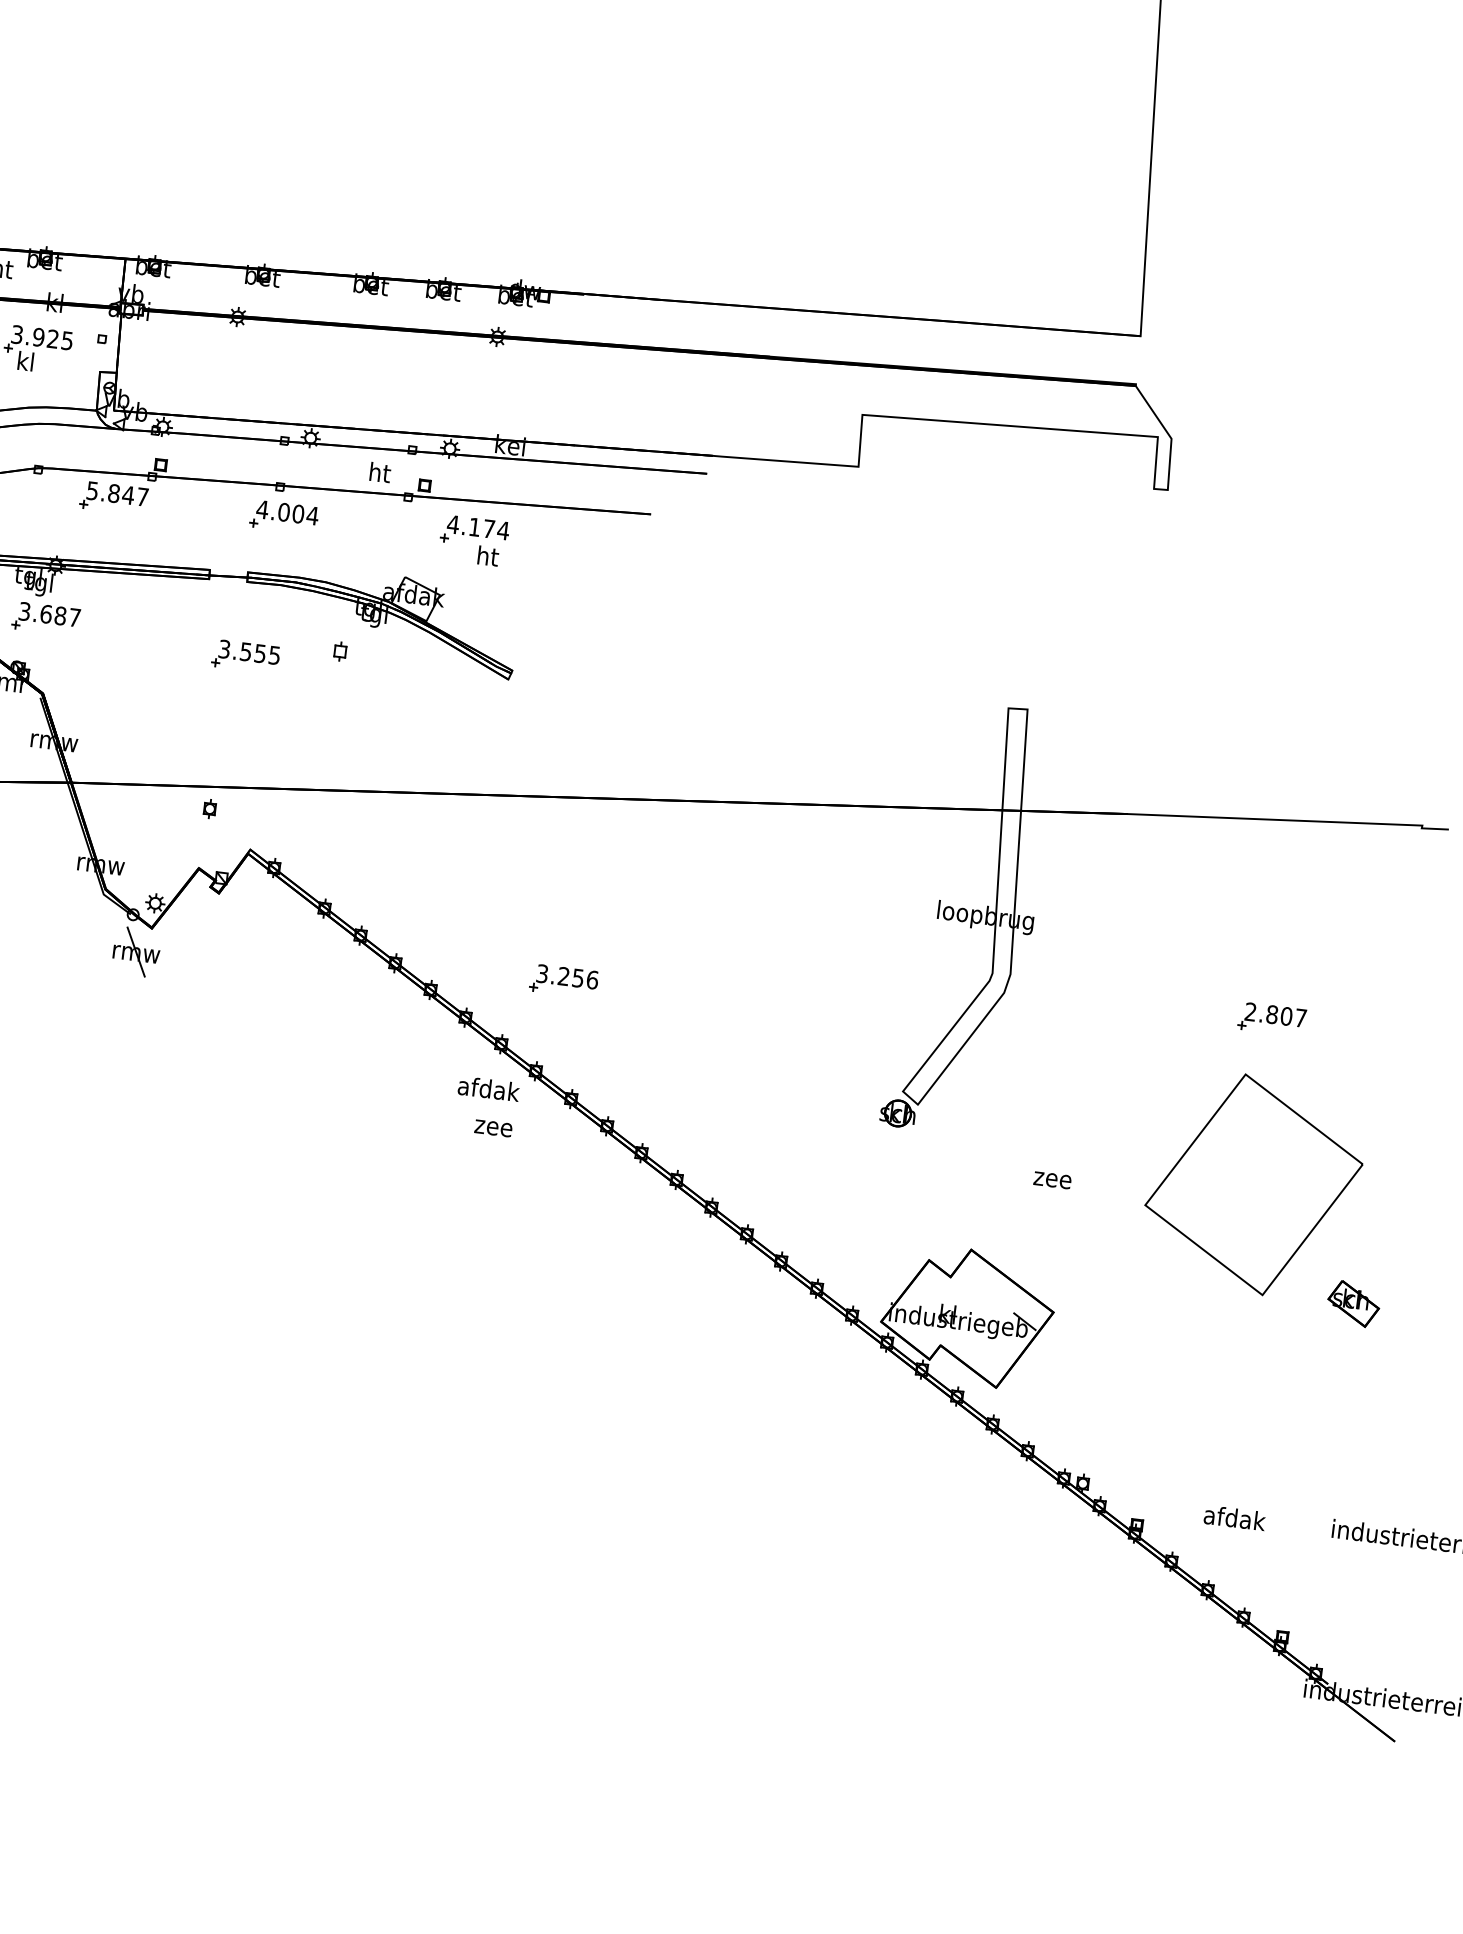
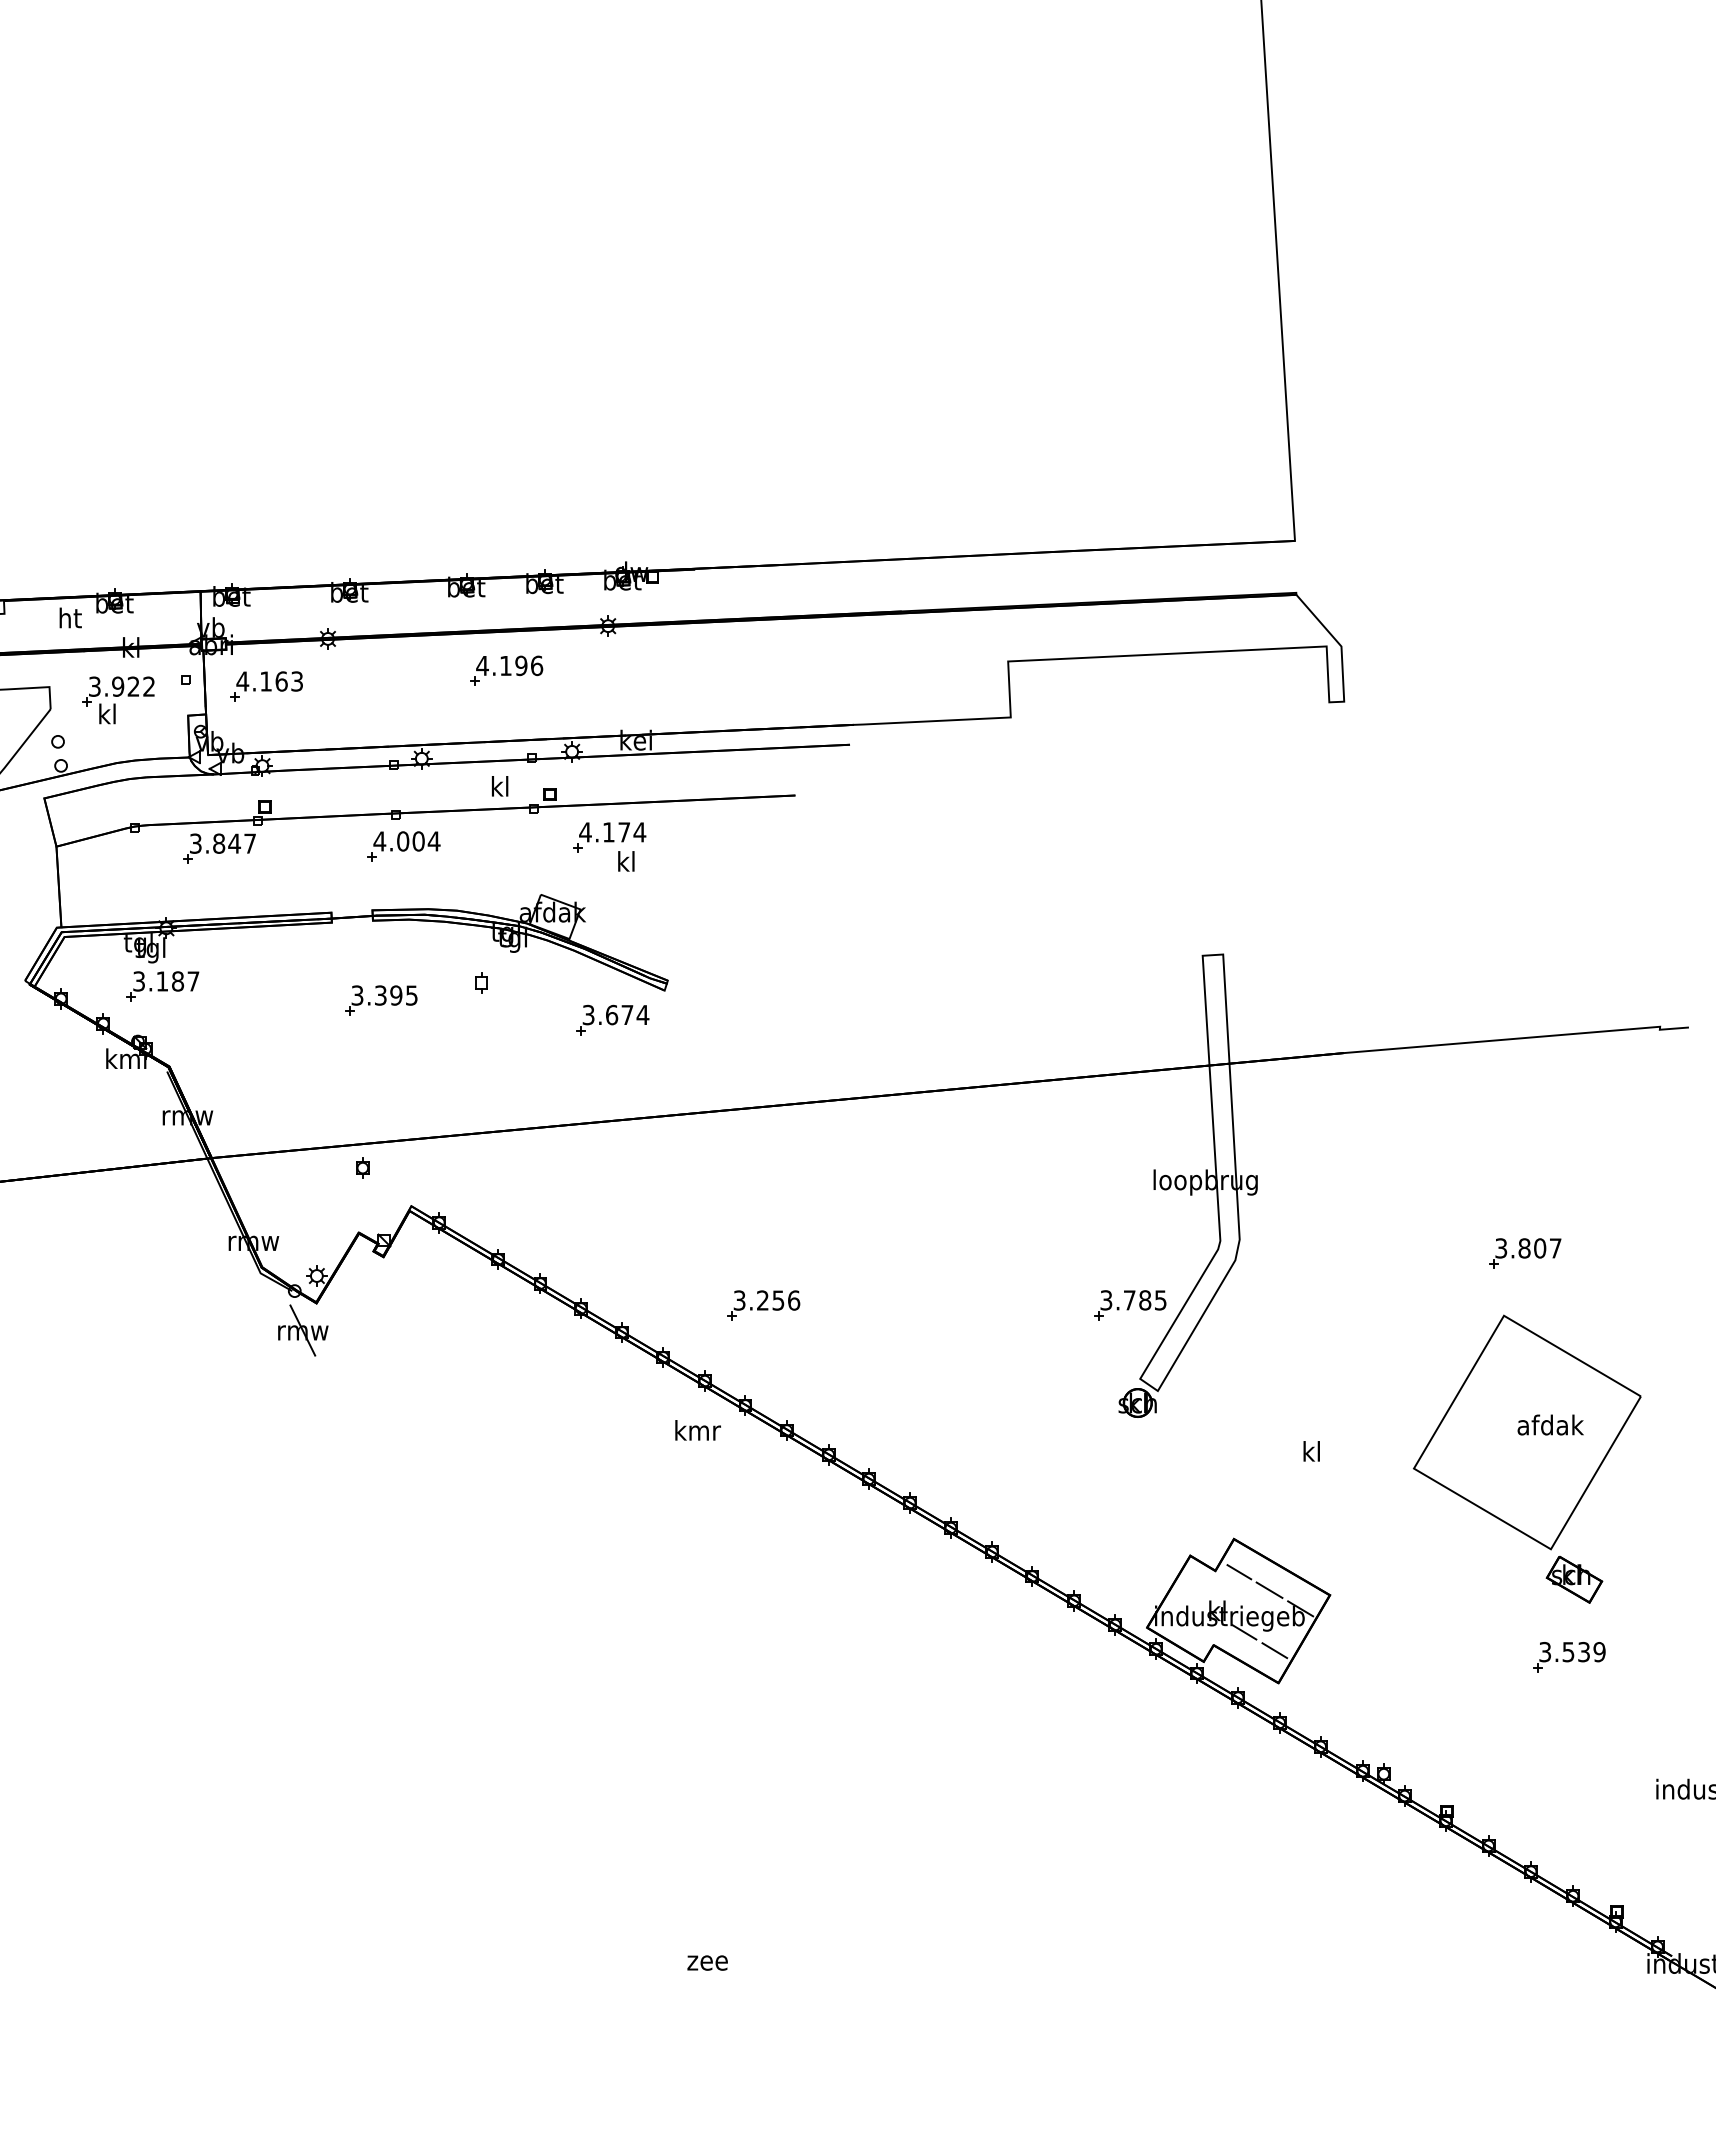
text: (66, 340) -> (148, 686), 3.925 -> 3.922
part: (175, 353) -> (266, 686), added
part: (398, 366) -> (506, 670), added
text: (380, 472) -> (500, 786), ht -> kl
text: (92, 490) -> (195, 843), 5.847 -> 3.847
text: (488, 556) -> (627, 861), ht -> kl
text: (46, 614) -> (162, 981), 3.687 -> 3.187
text: (253, 652) -> (388, 995), 3.555 -> 3.395
part: (457, 700) -> (612, 1019), added
text: (1250, 1012) -> (1501, 1248), 2.807 -> 3.807
part: (902, 1022) -> (1130, 1305), added
text: (488, 1088) -> (697, 1430), afdak -> kmr
text: (493, 1127) -> (707, 1962), moved
text: (1052, 1177) -> (1311, 1451), zee -> kl
line: (972, 1281) -> (1239, 1572), added
line: (998, 1300) -> (1269, 1589), added
part: (1353, 1303) -> (1574, 1579), moved
line: (970, 1337) -> (1244, 1632), added
line: (996, 1357) -> (1274, 1650), added
part: (1267, 1397) -> (1569, 1657), added
text: (1234, 1517) -> (1550, 1424), moved

